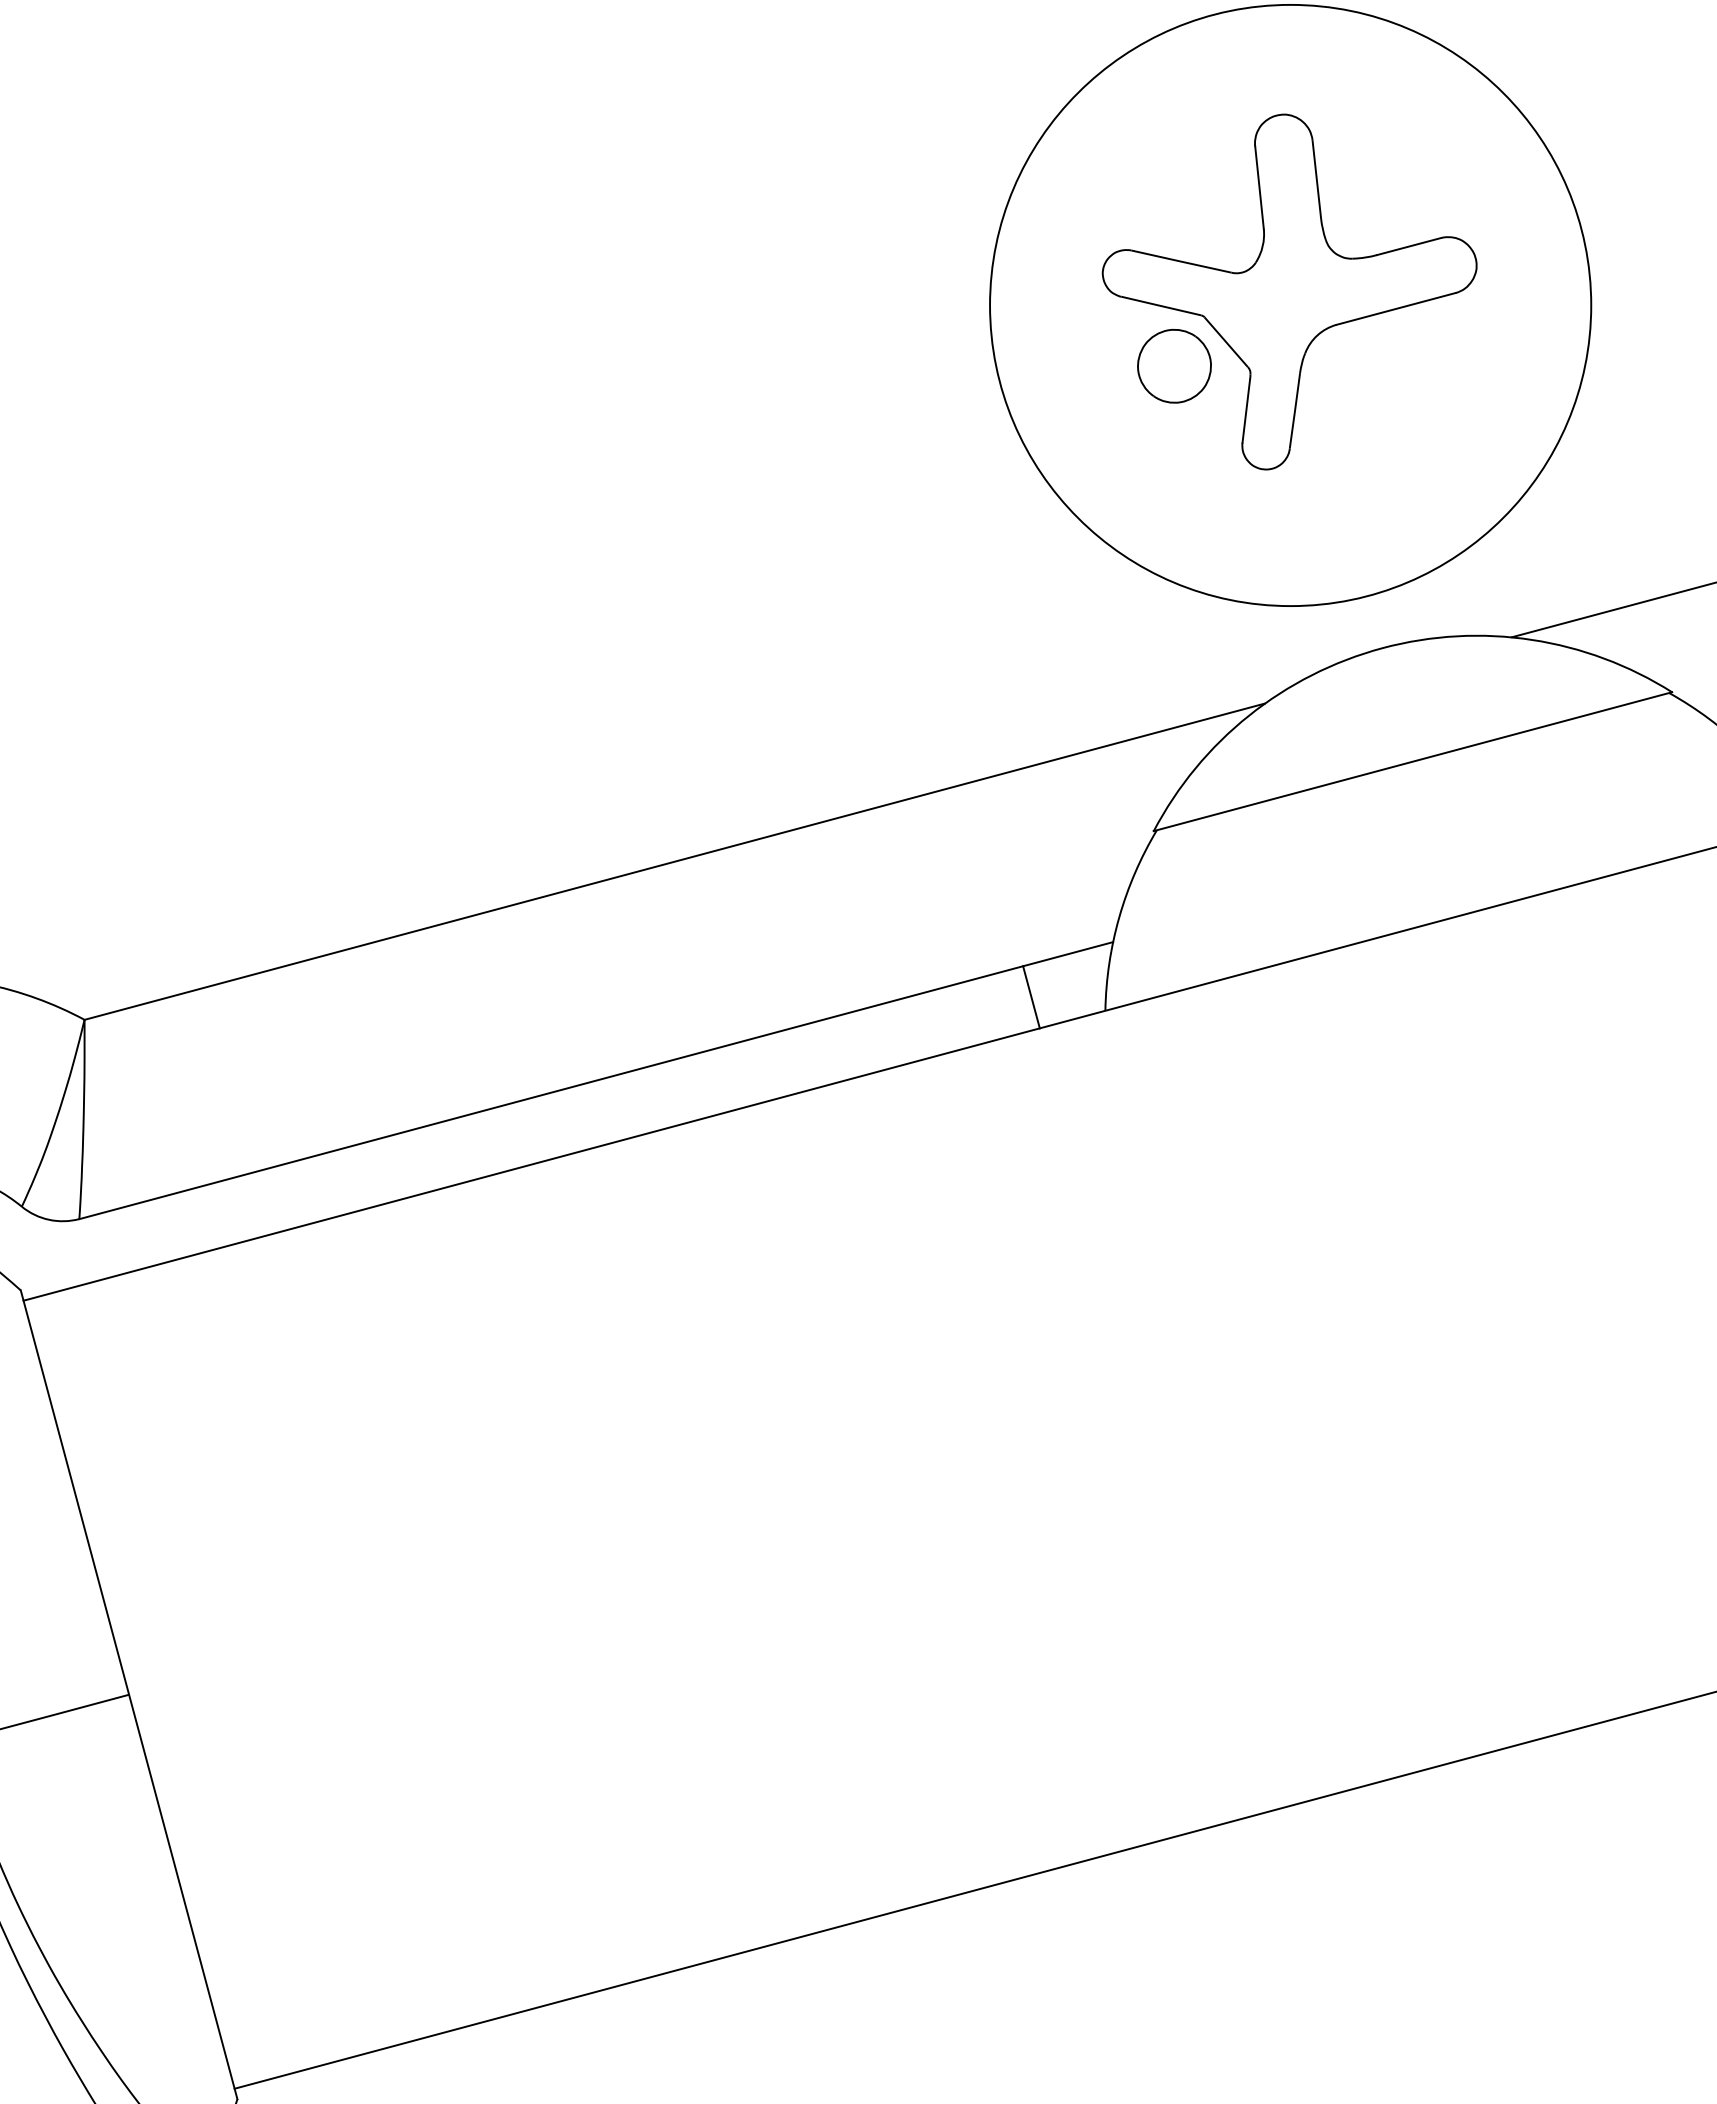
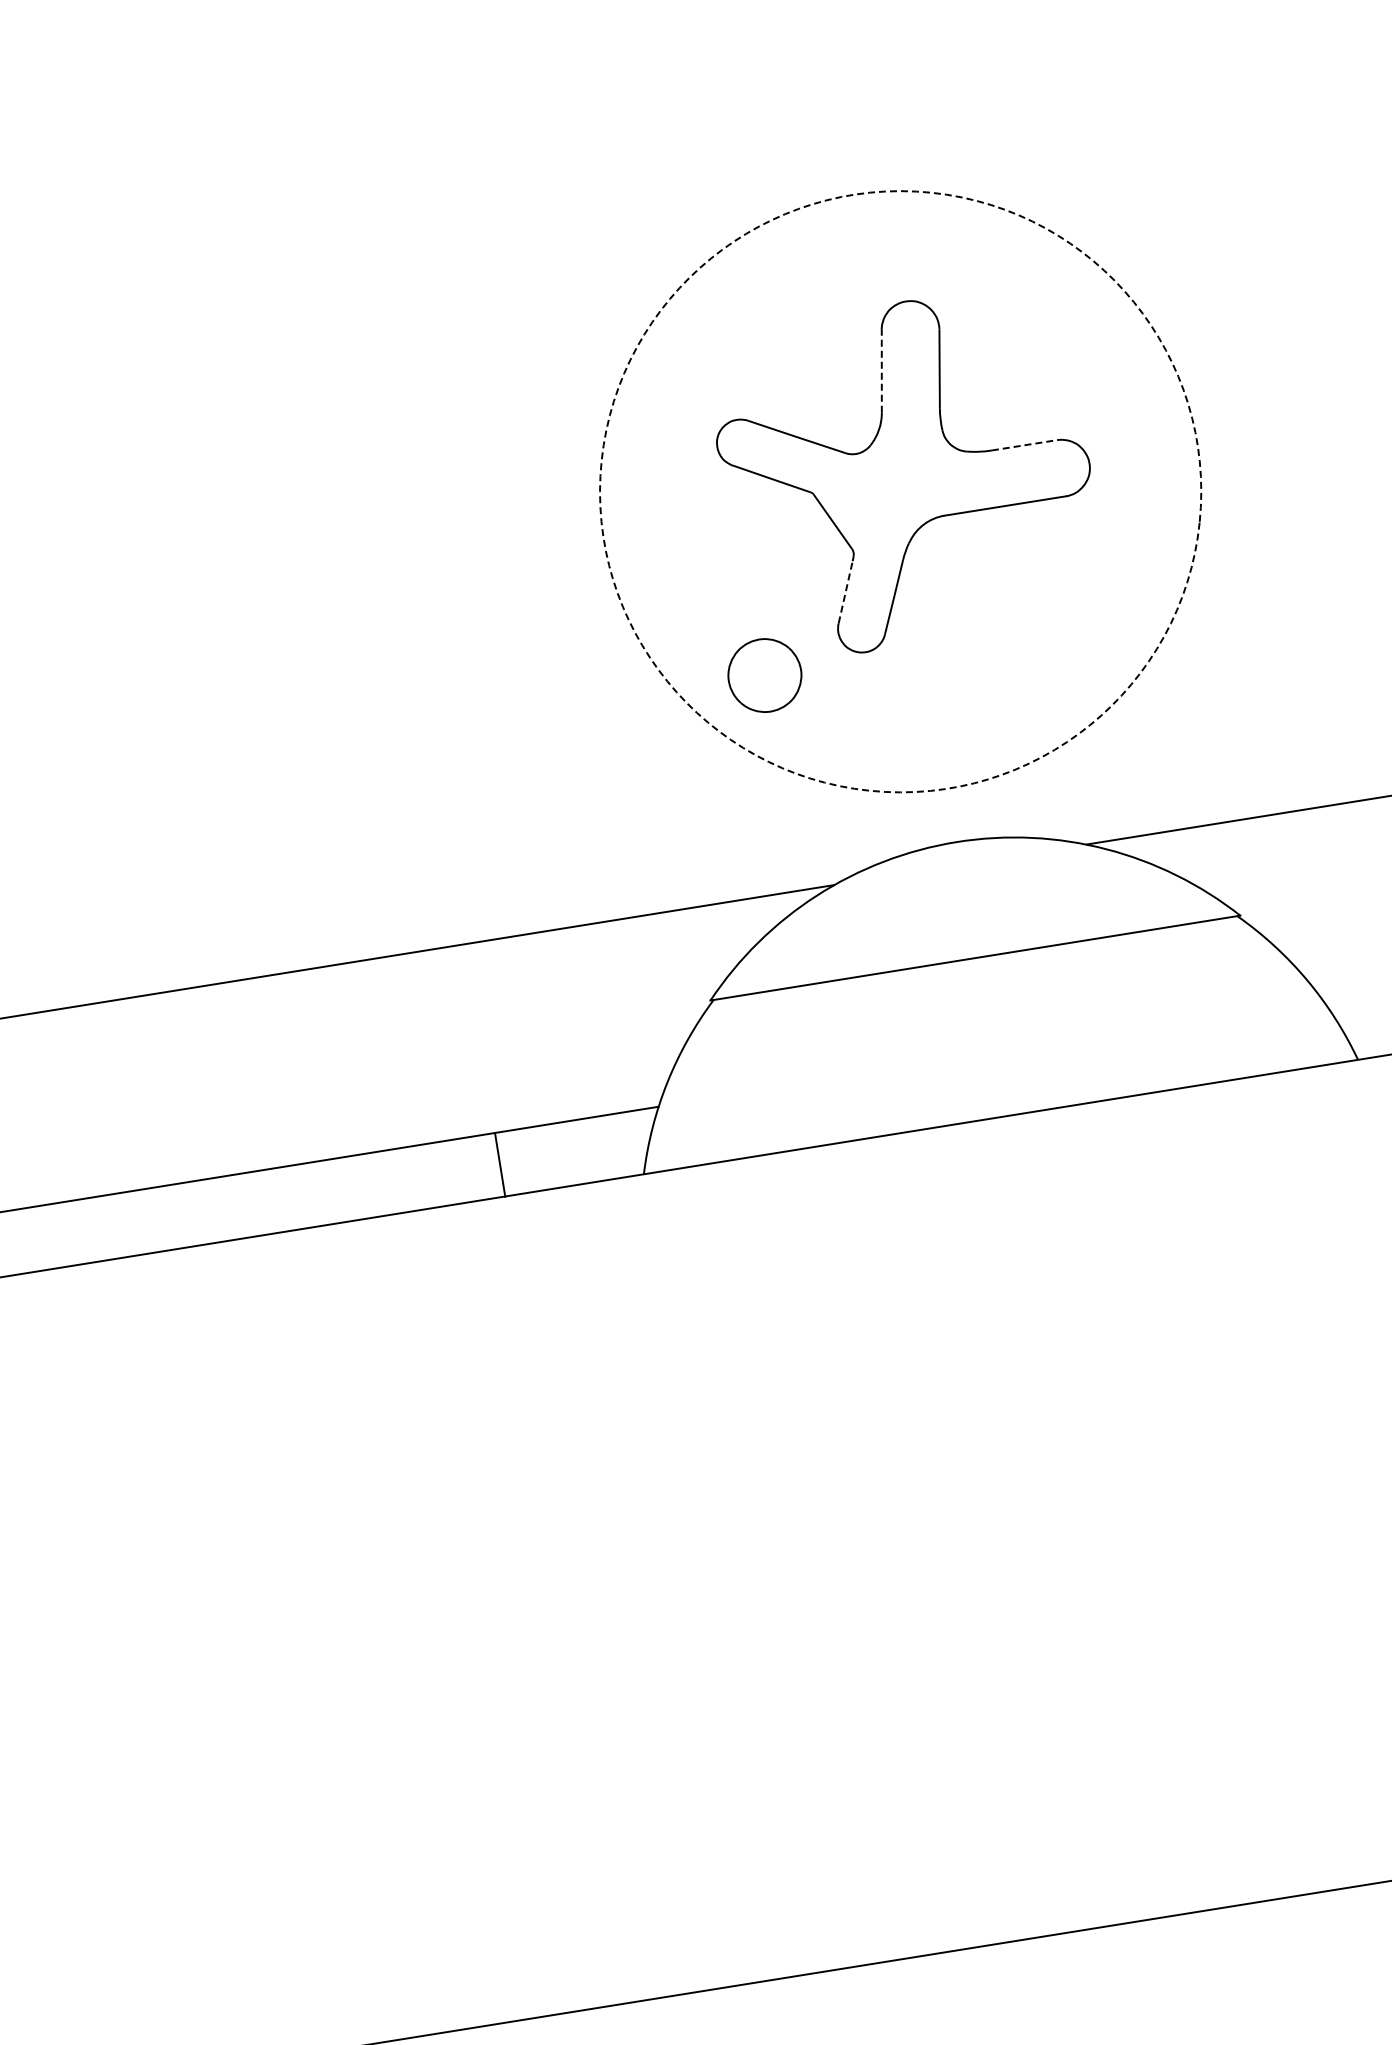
line: (1259, 187) -> (881, 371), solid -> dashed
line: (1409, 246) -> (1024, 445), solid -> dashed
circle: (1290, 305) -> (900, 491), solid -> dashed
part: (1174, 365) -> (764, 674), moved
line: (1246, 411) -> (845, 592), solid -> dashed
line: (1031, 997) -> (500, 1165), moved

